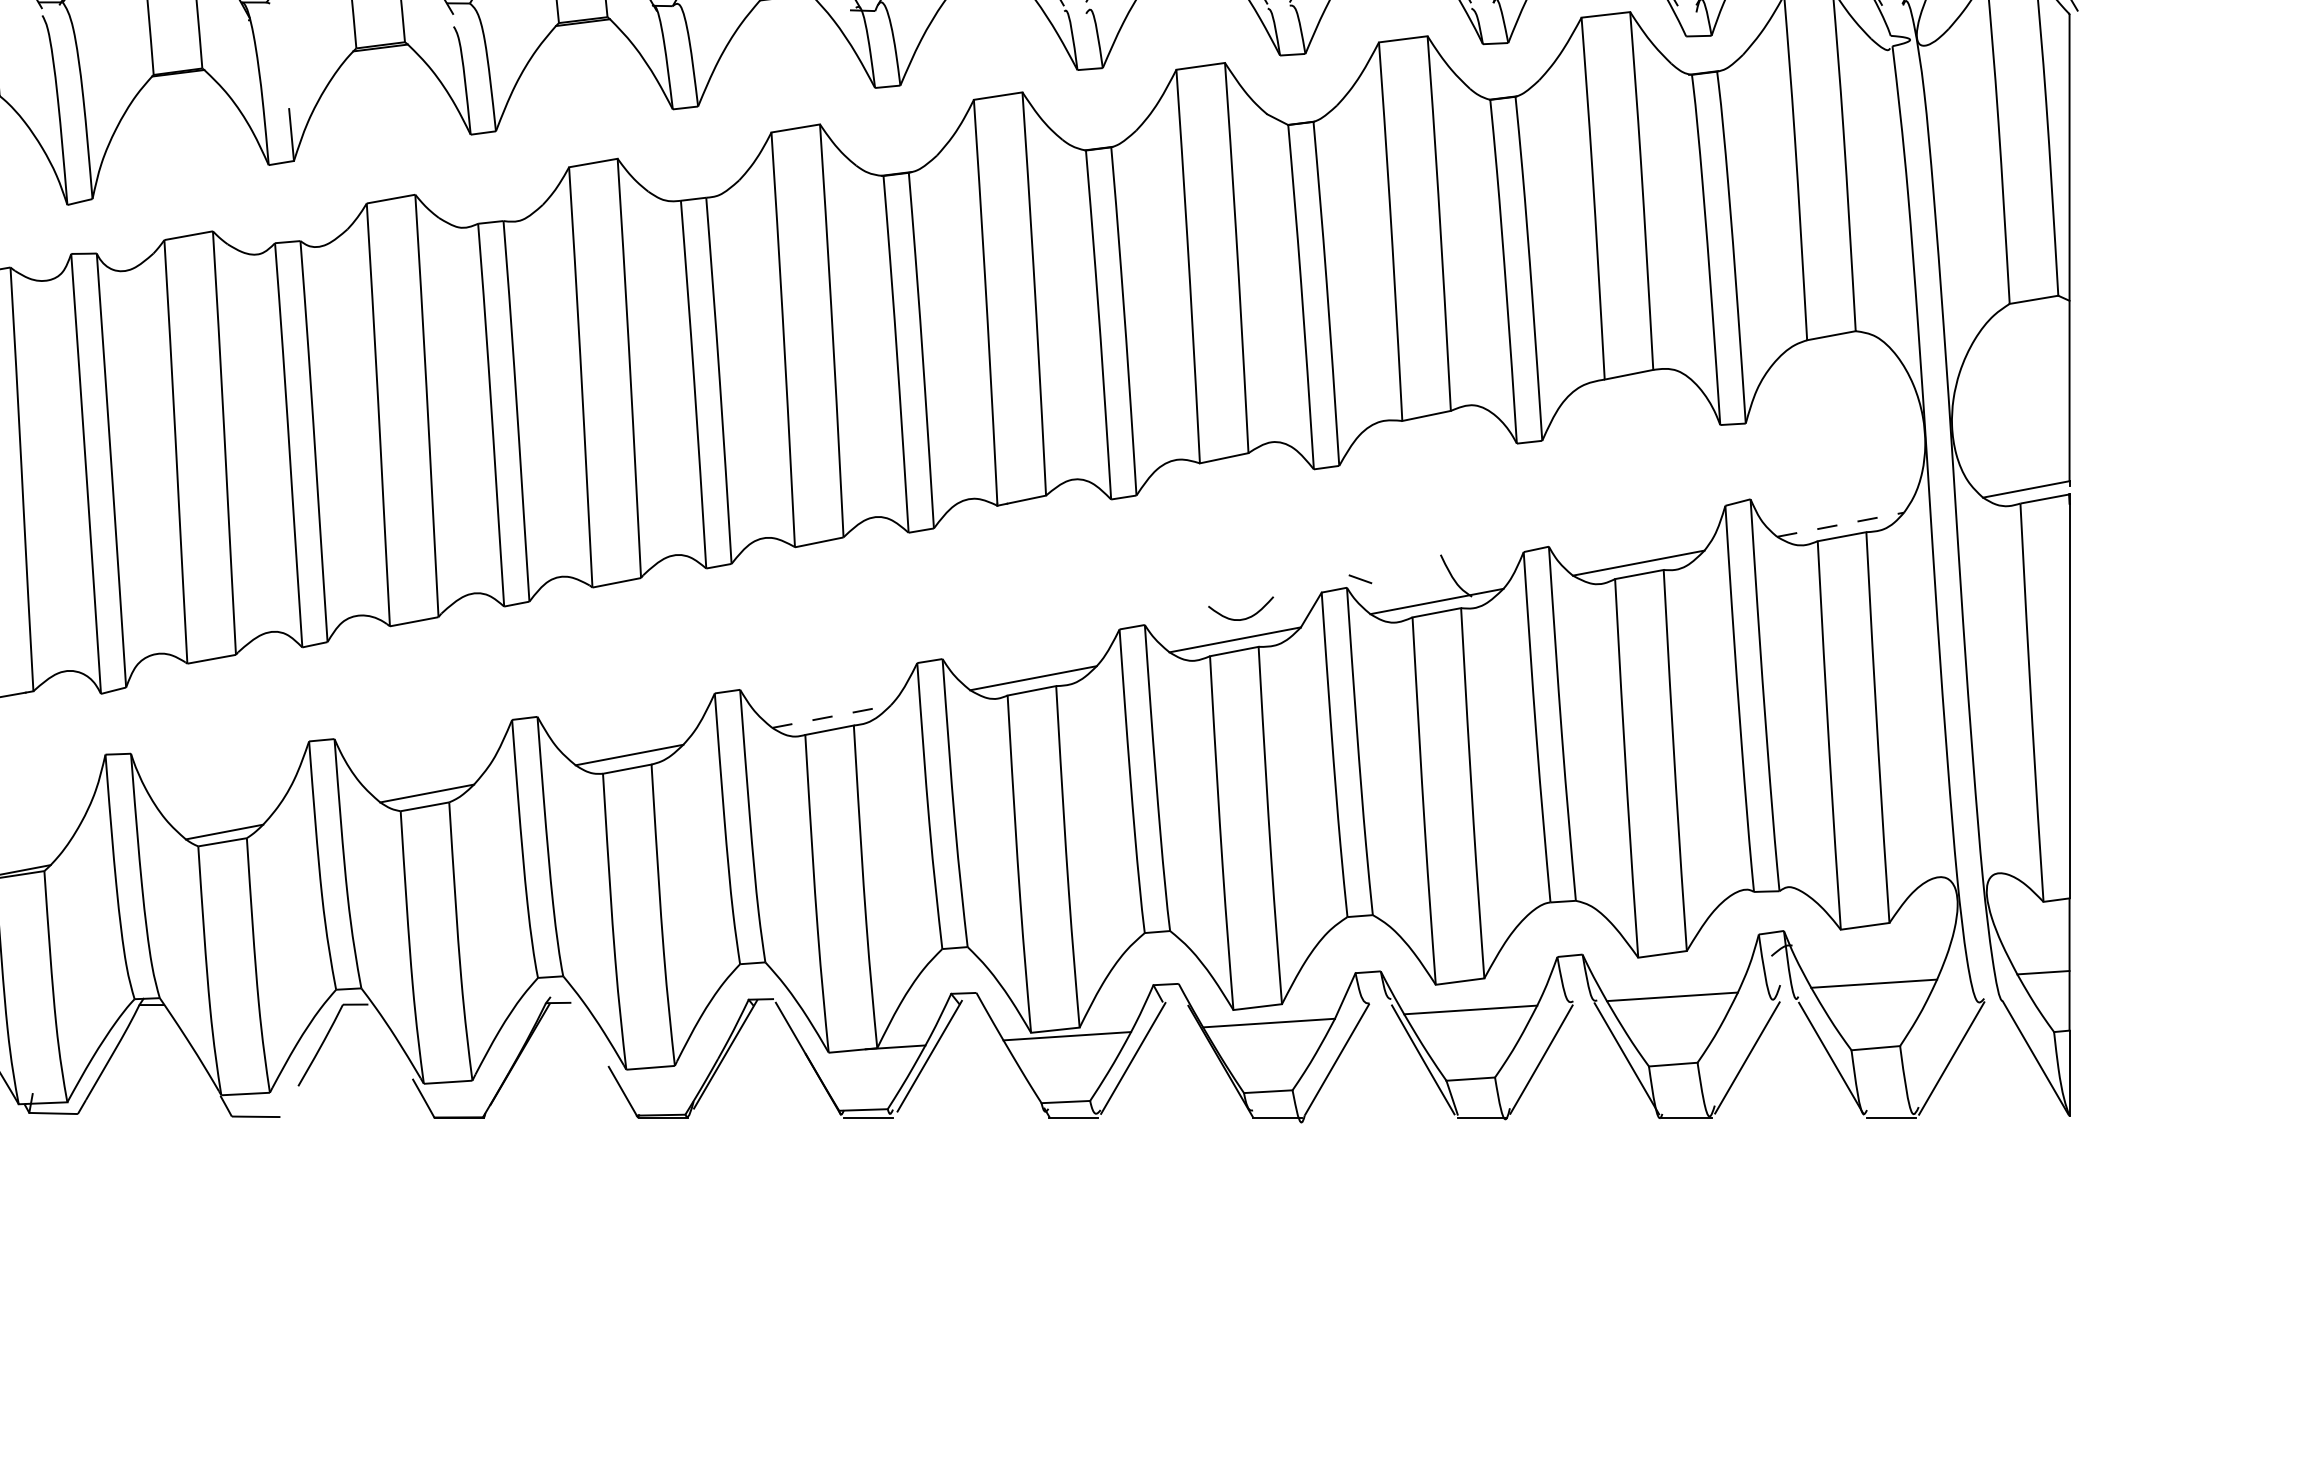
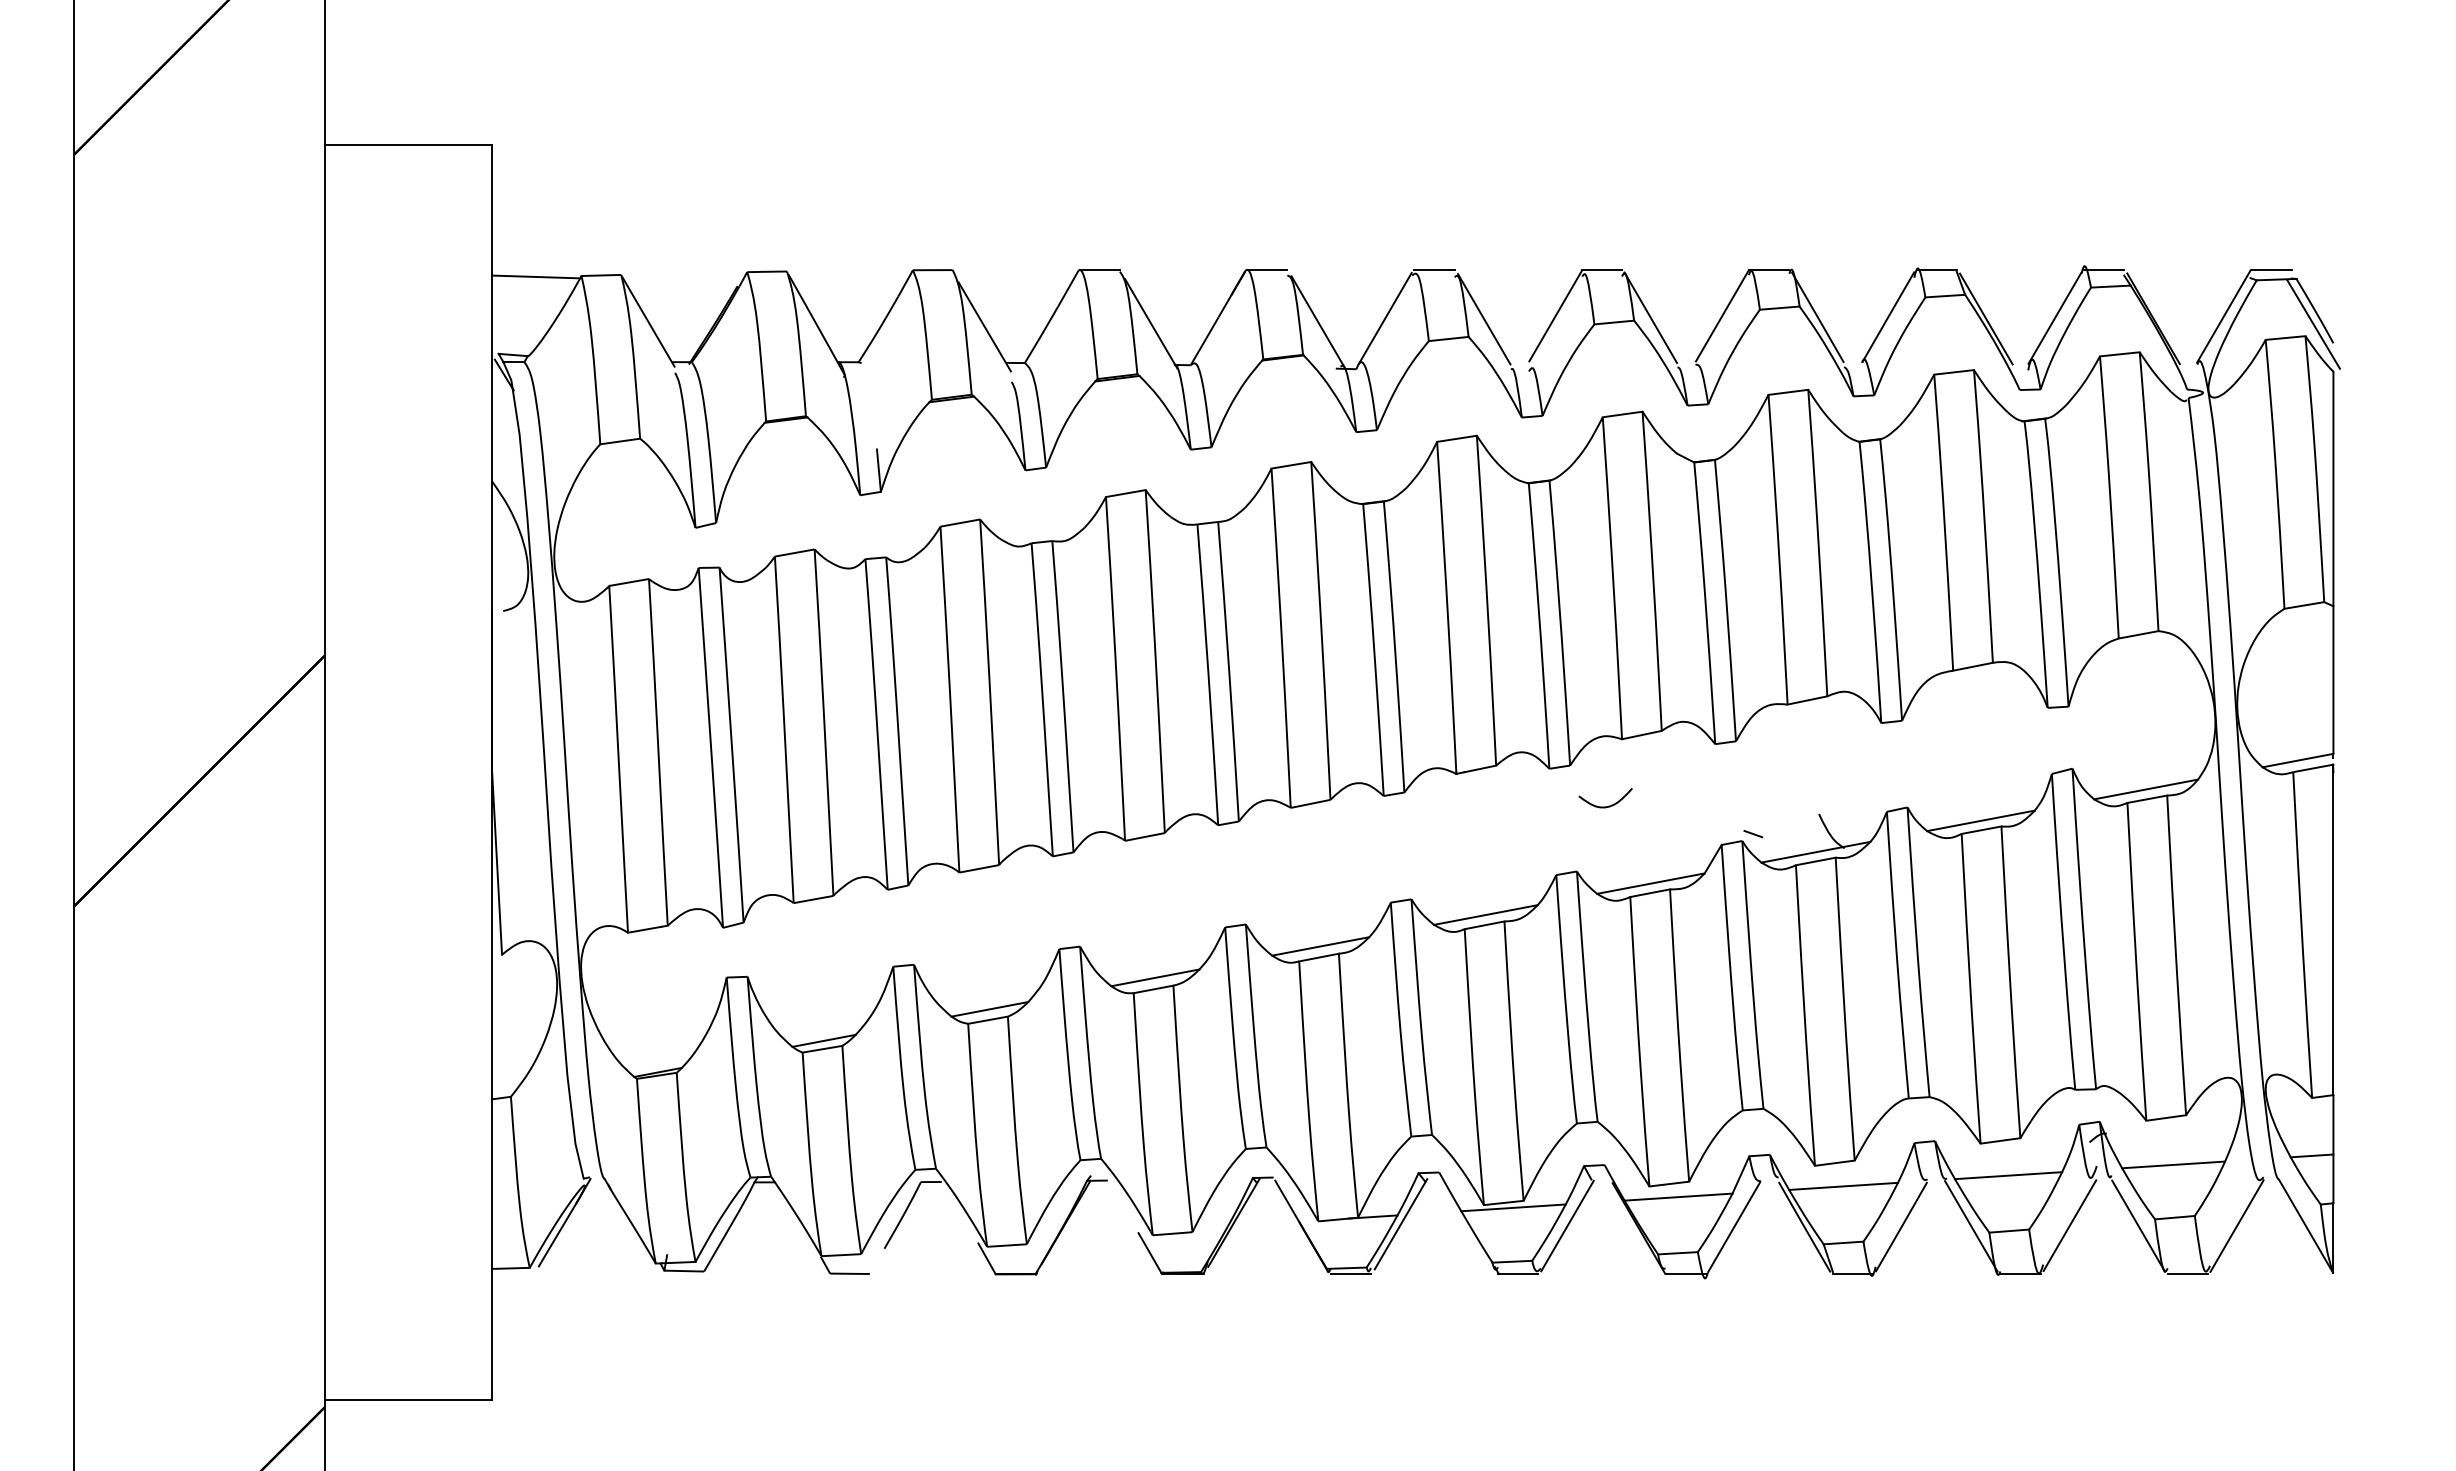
line: (1841, 524) -> (2146, 789), dashed -> solid
curve: (1244, 617) -> (1608, 805), moved
line: (832, 716) -> (1321, 946), dashed -> solid

